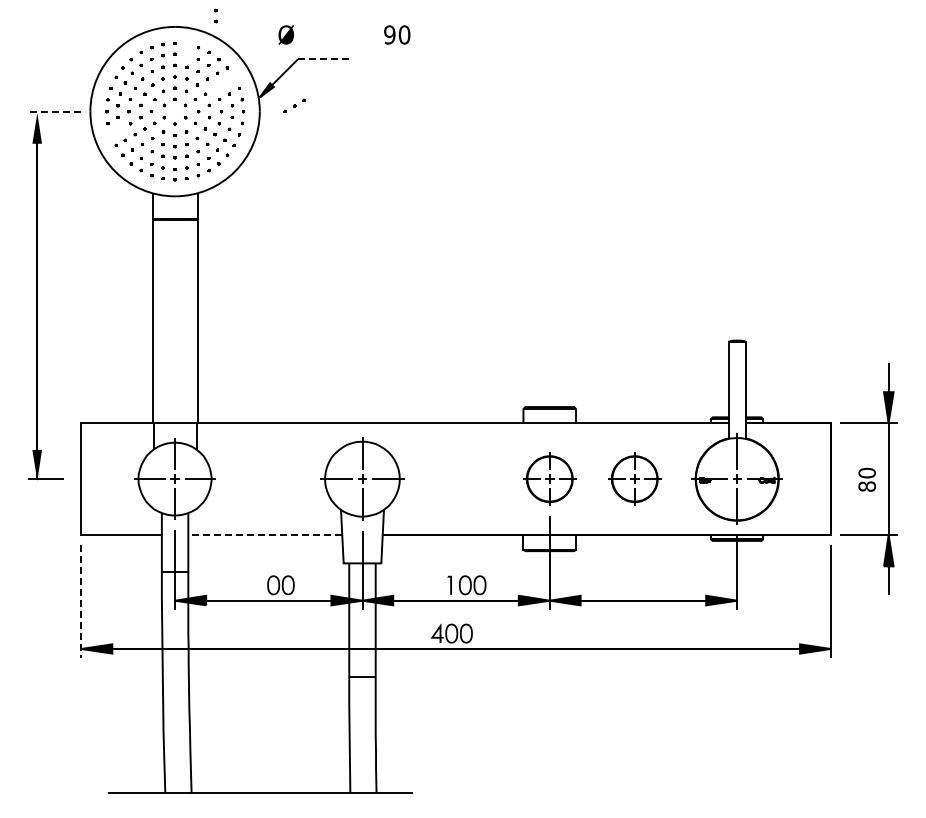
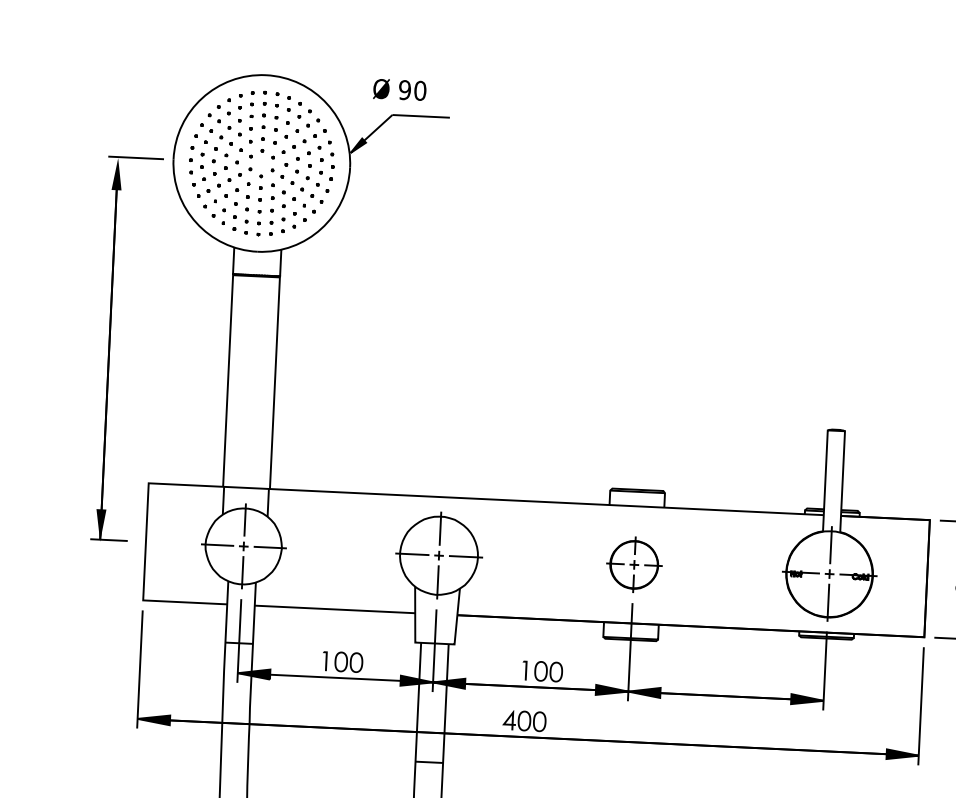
part: (215, 16) -> (276, 100), moved
text: (397, 34) -> (412, 90), moved
line: (325, 59) -> (421, 116), dashed -> solid
part: (294, 105) -> (314, 135), moved
line: (54, 111) -> (136, 157), dashed -> solid
part: (115, 131) -> (198, 181), added
part: (634, 478) -> (722, 568), removed
line: (264, 535) -> (334, 609), dashed -> solid
fill: (257, 584) -> (324, 660), added
line: (81, 601) -> (140, 669), dashed -> solid

